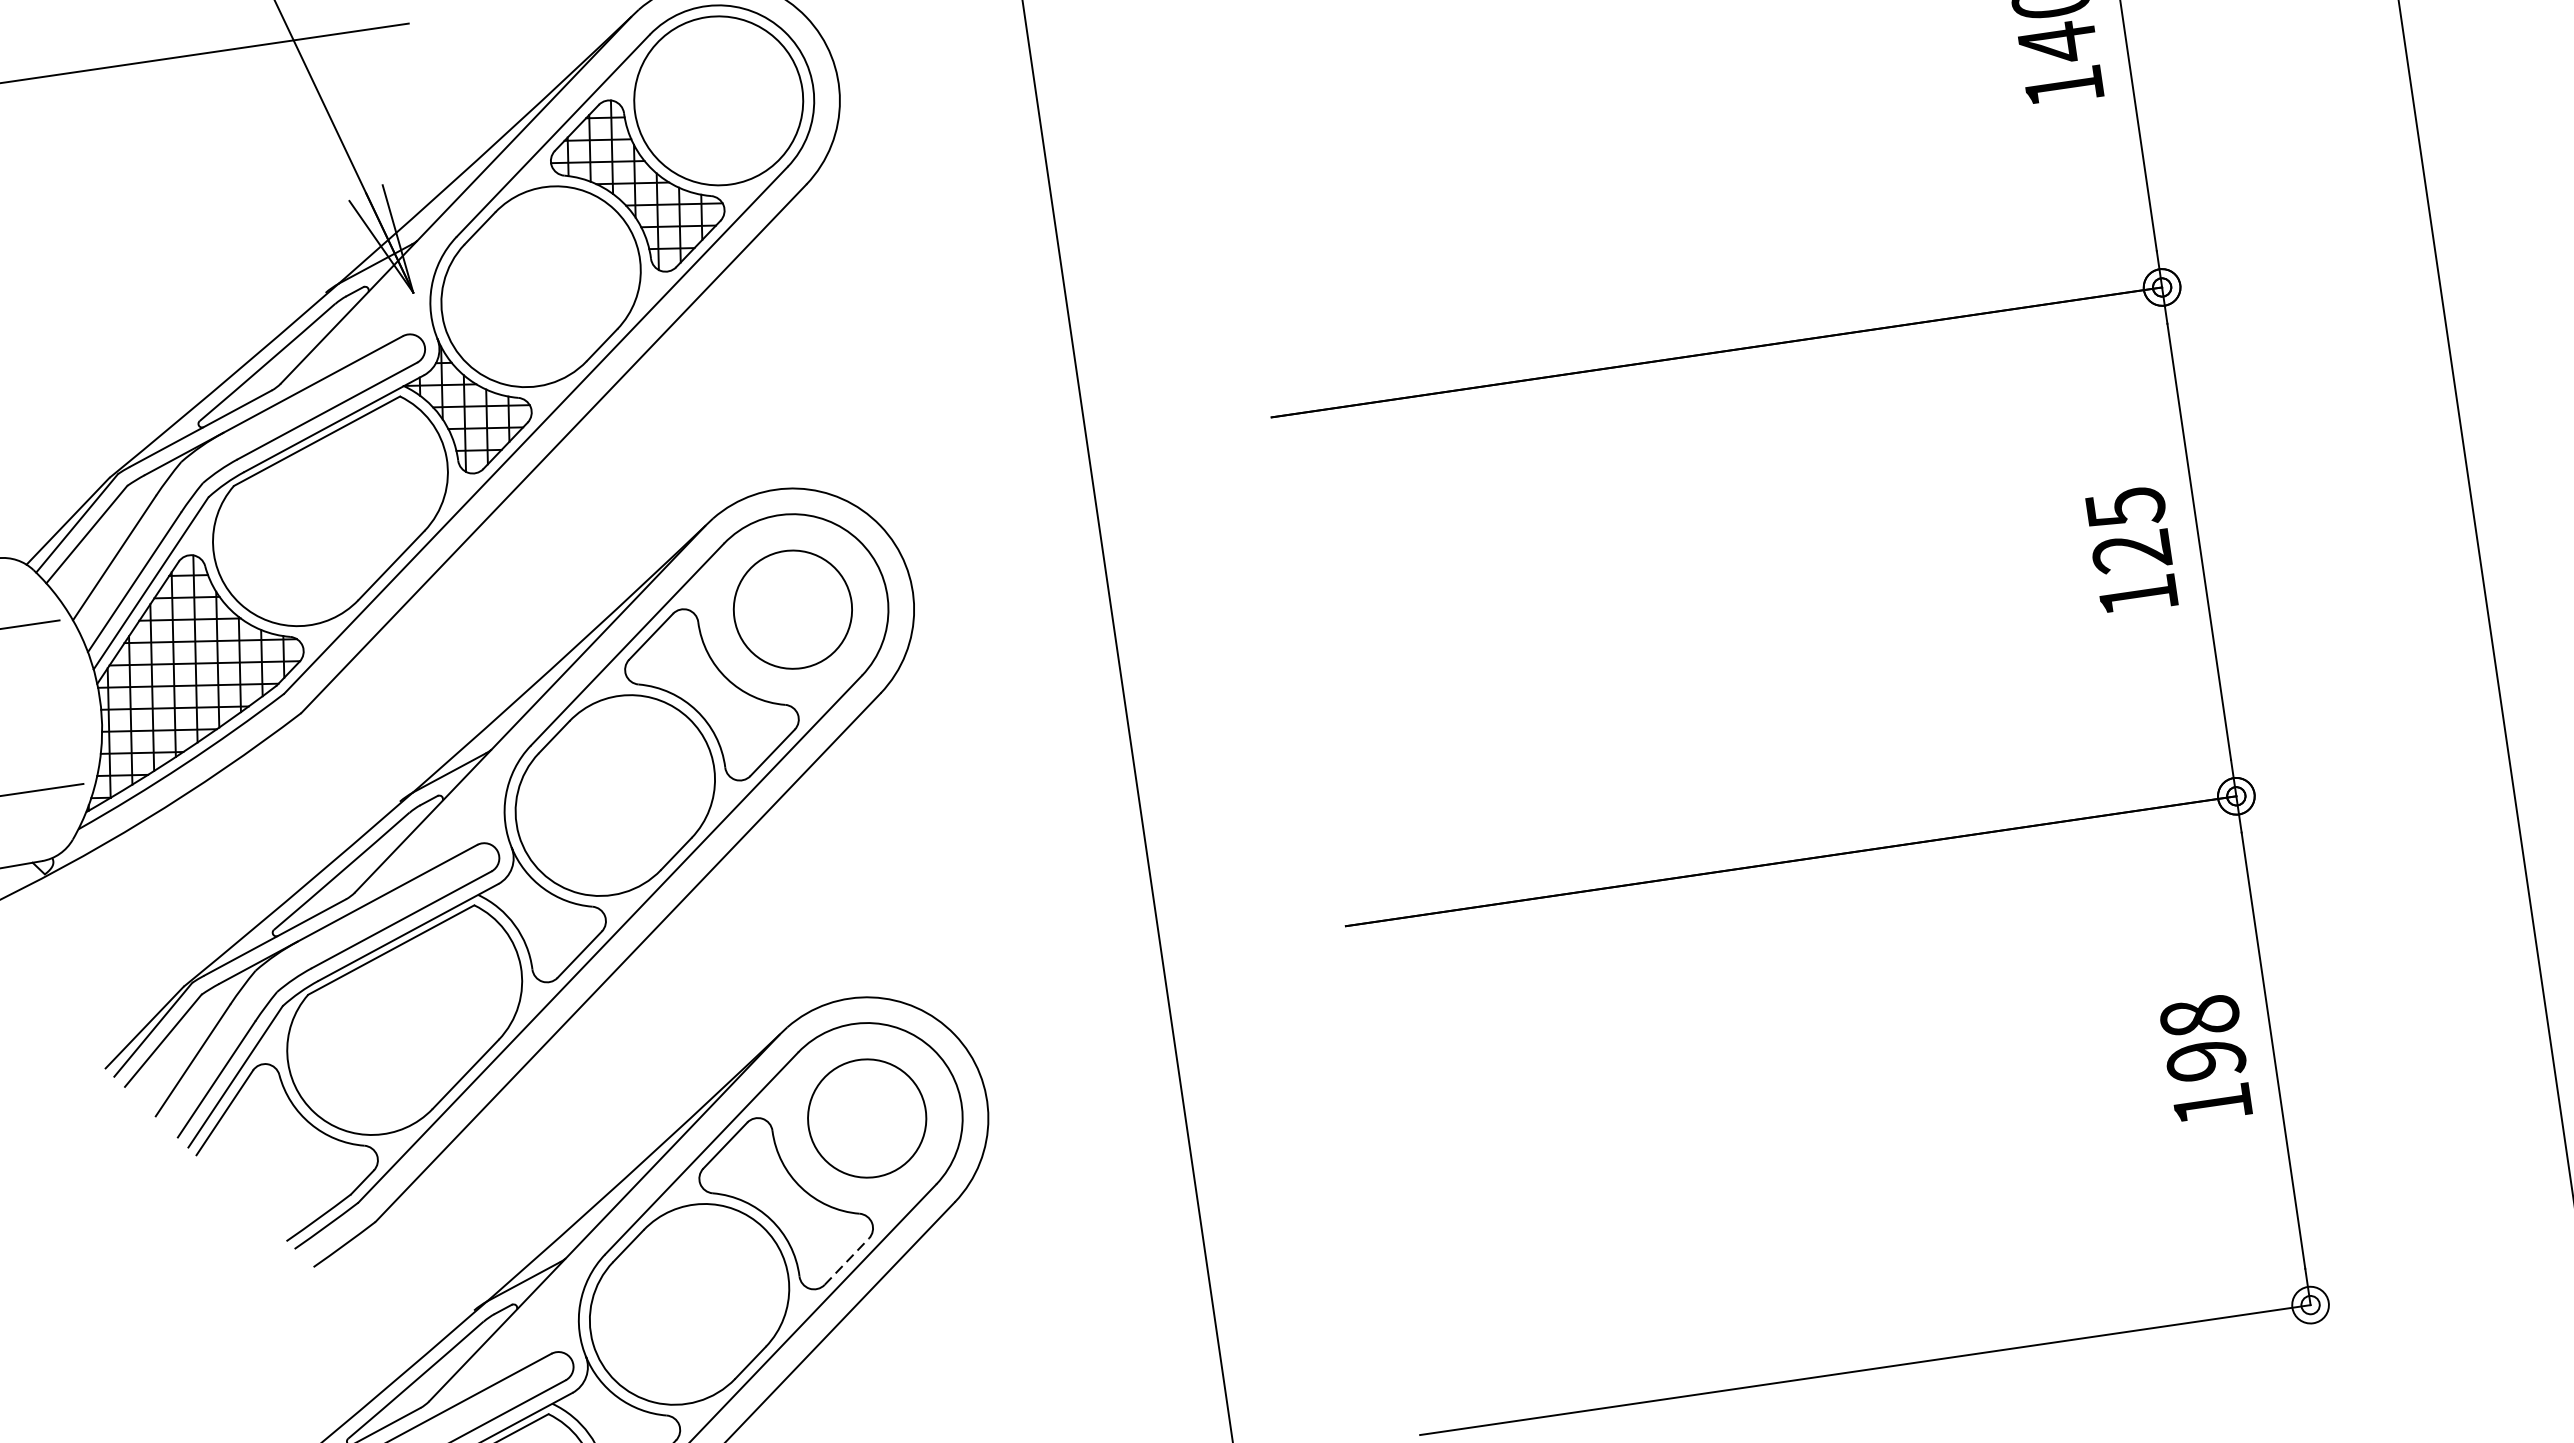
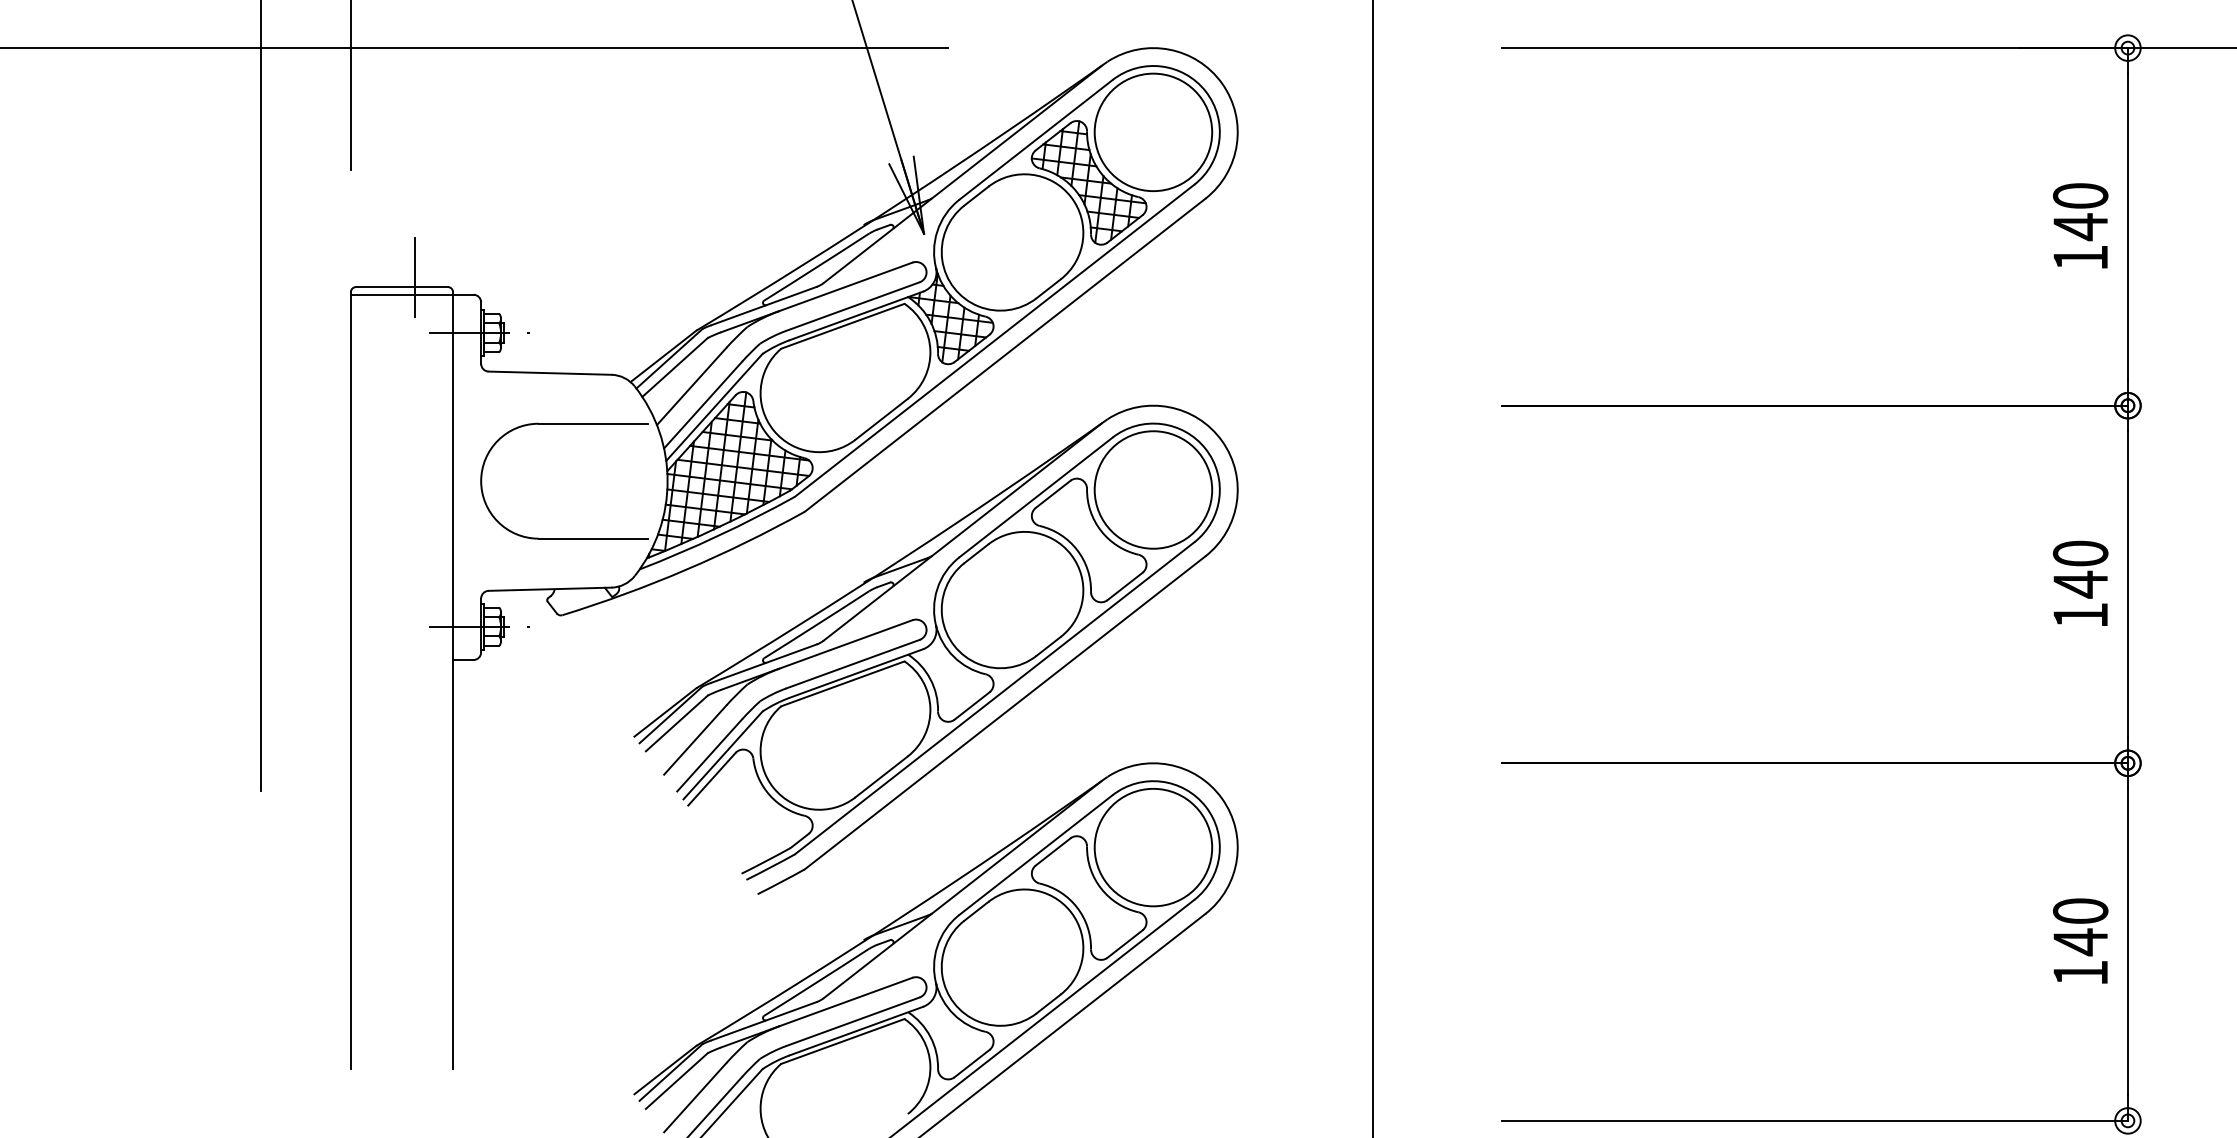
text: (2128, 530) -> (2080, 569), 125 -> 140
circle: (792, 608) -> (1153, 489), size x1.43
text: (2202, 1039) -> (2080, 927), 198 -> 140
circle: (867, 1118) -> (1153, 847), size x1.43
line: (847, 1260) -> (1125, 943), dashed -> solid

